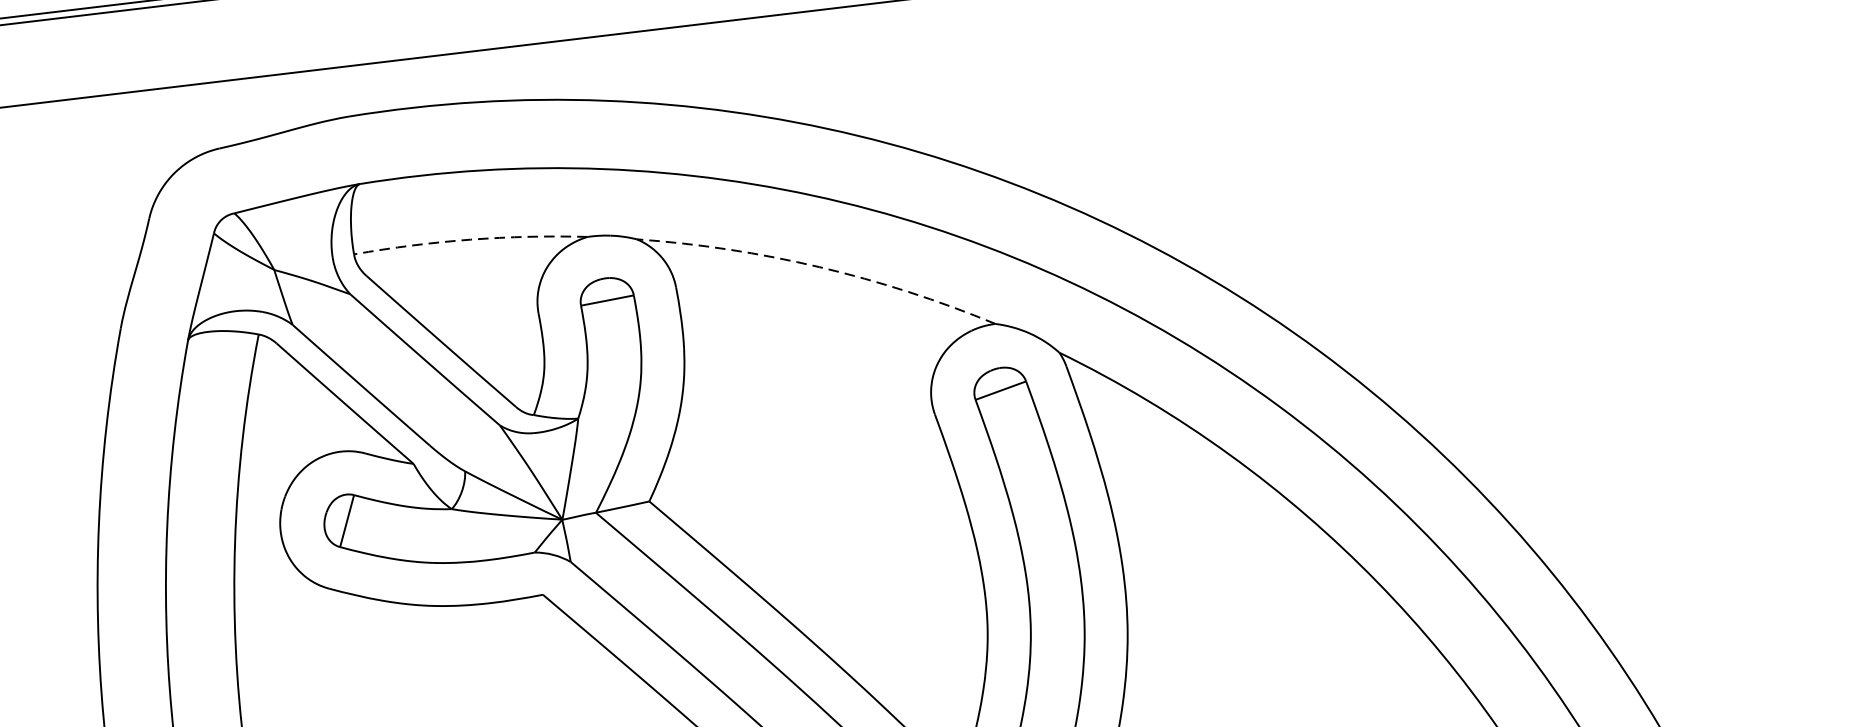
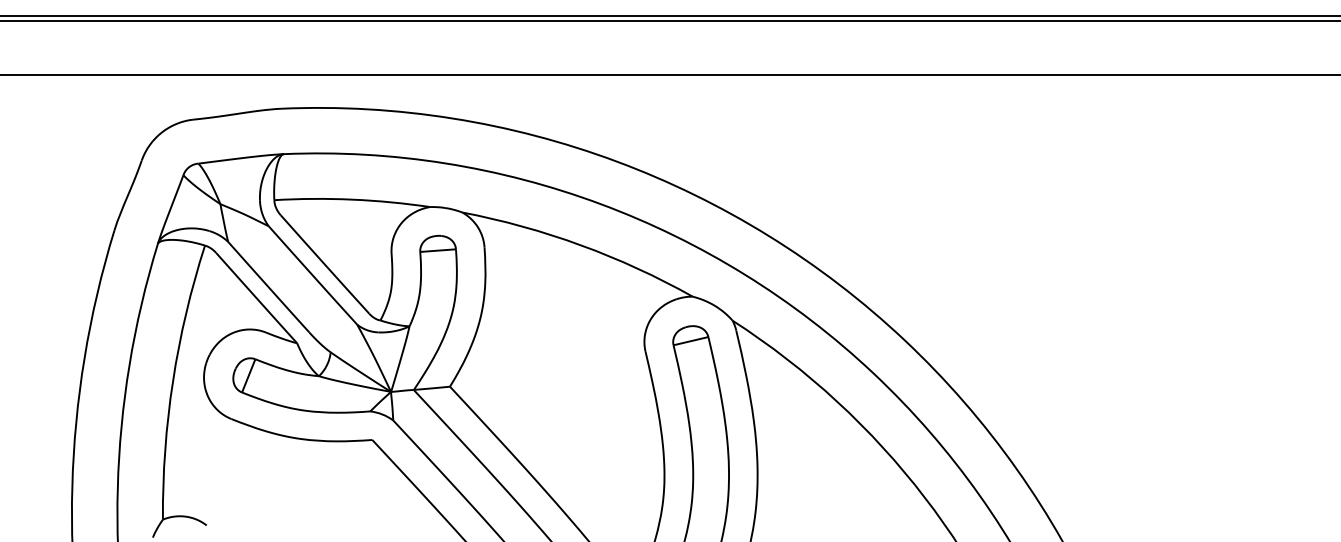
arc: (470, 239) -> (352, 199), dashed -> solid
arc: (818, 267) -> (580, 245), dashed -> solid

